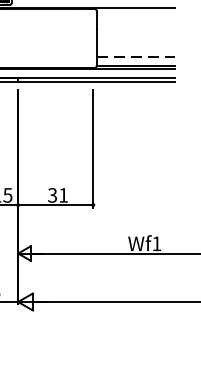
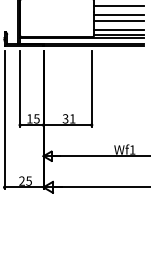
line: (136, 20) -> (119, 6), added
line: (136, 34) -> (119, 15), added
line: (136, 42) -> (119, 20), added
line: (136, 57) -> (119, 30), dashed -> solid

